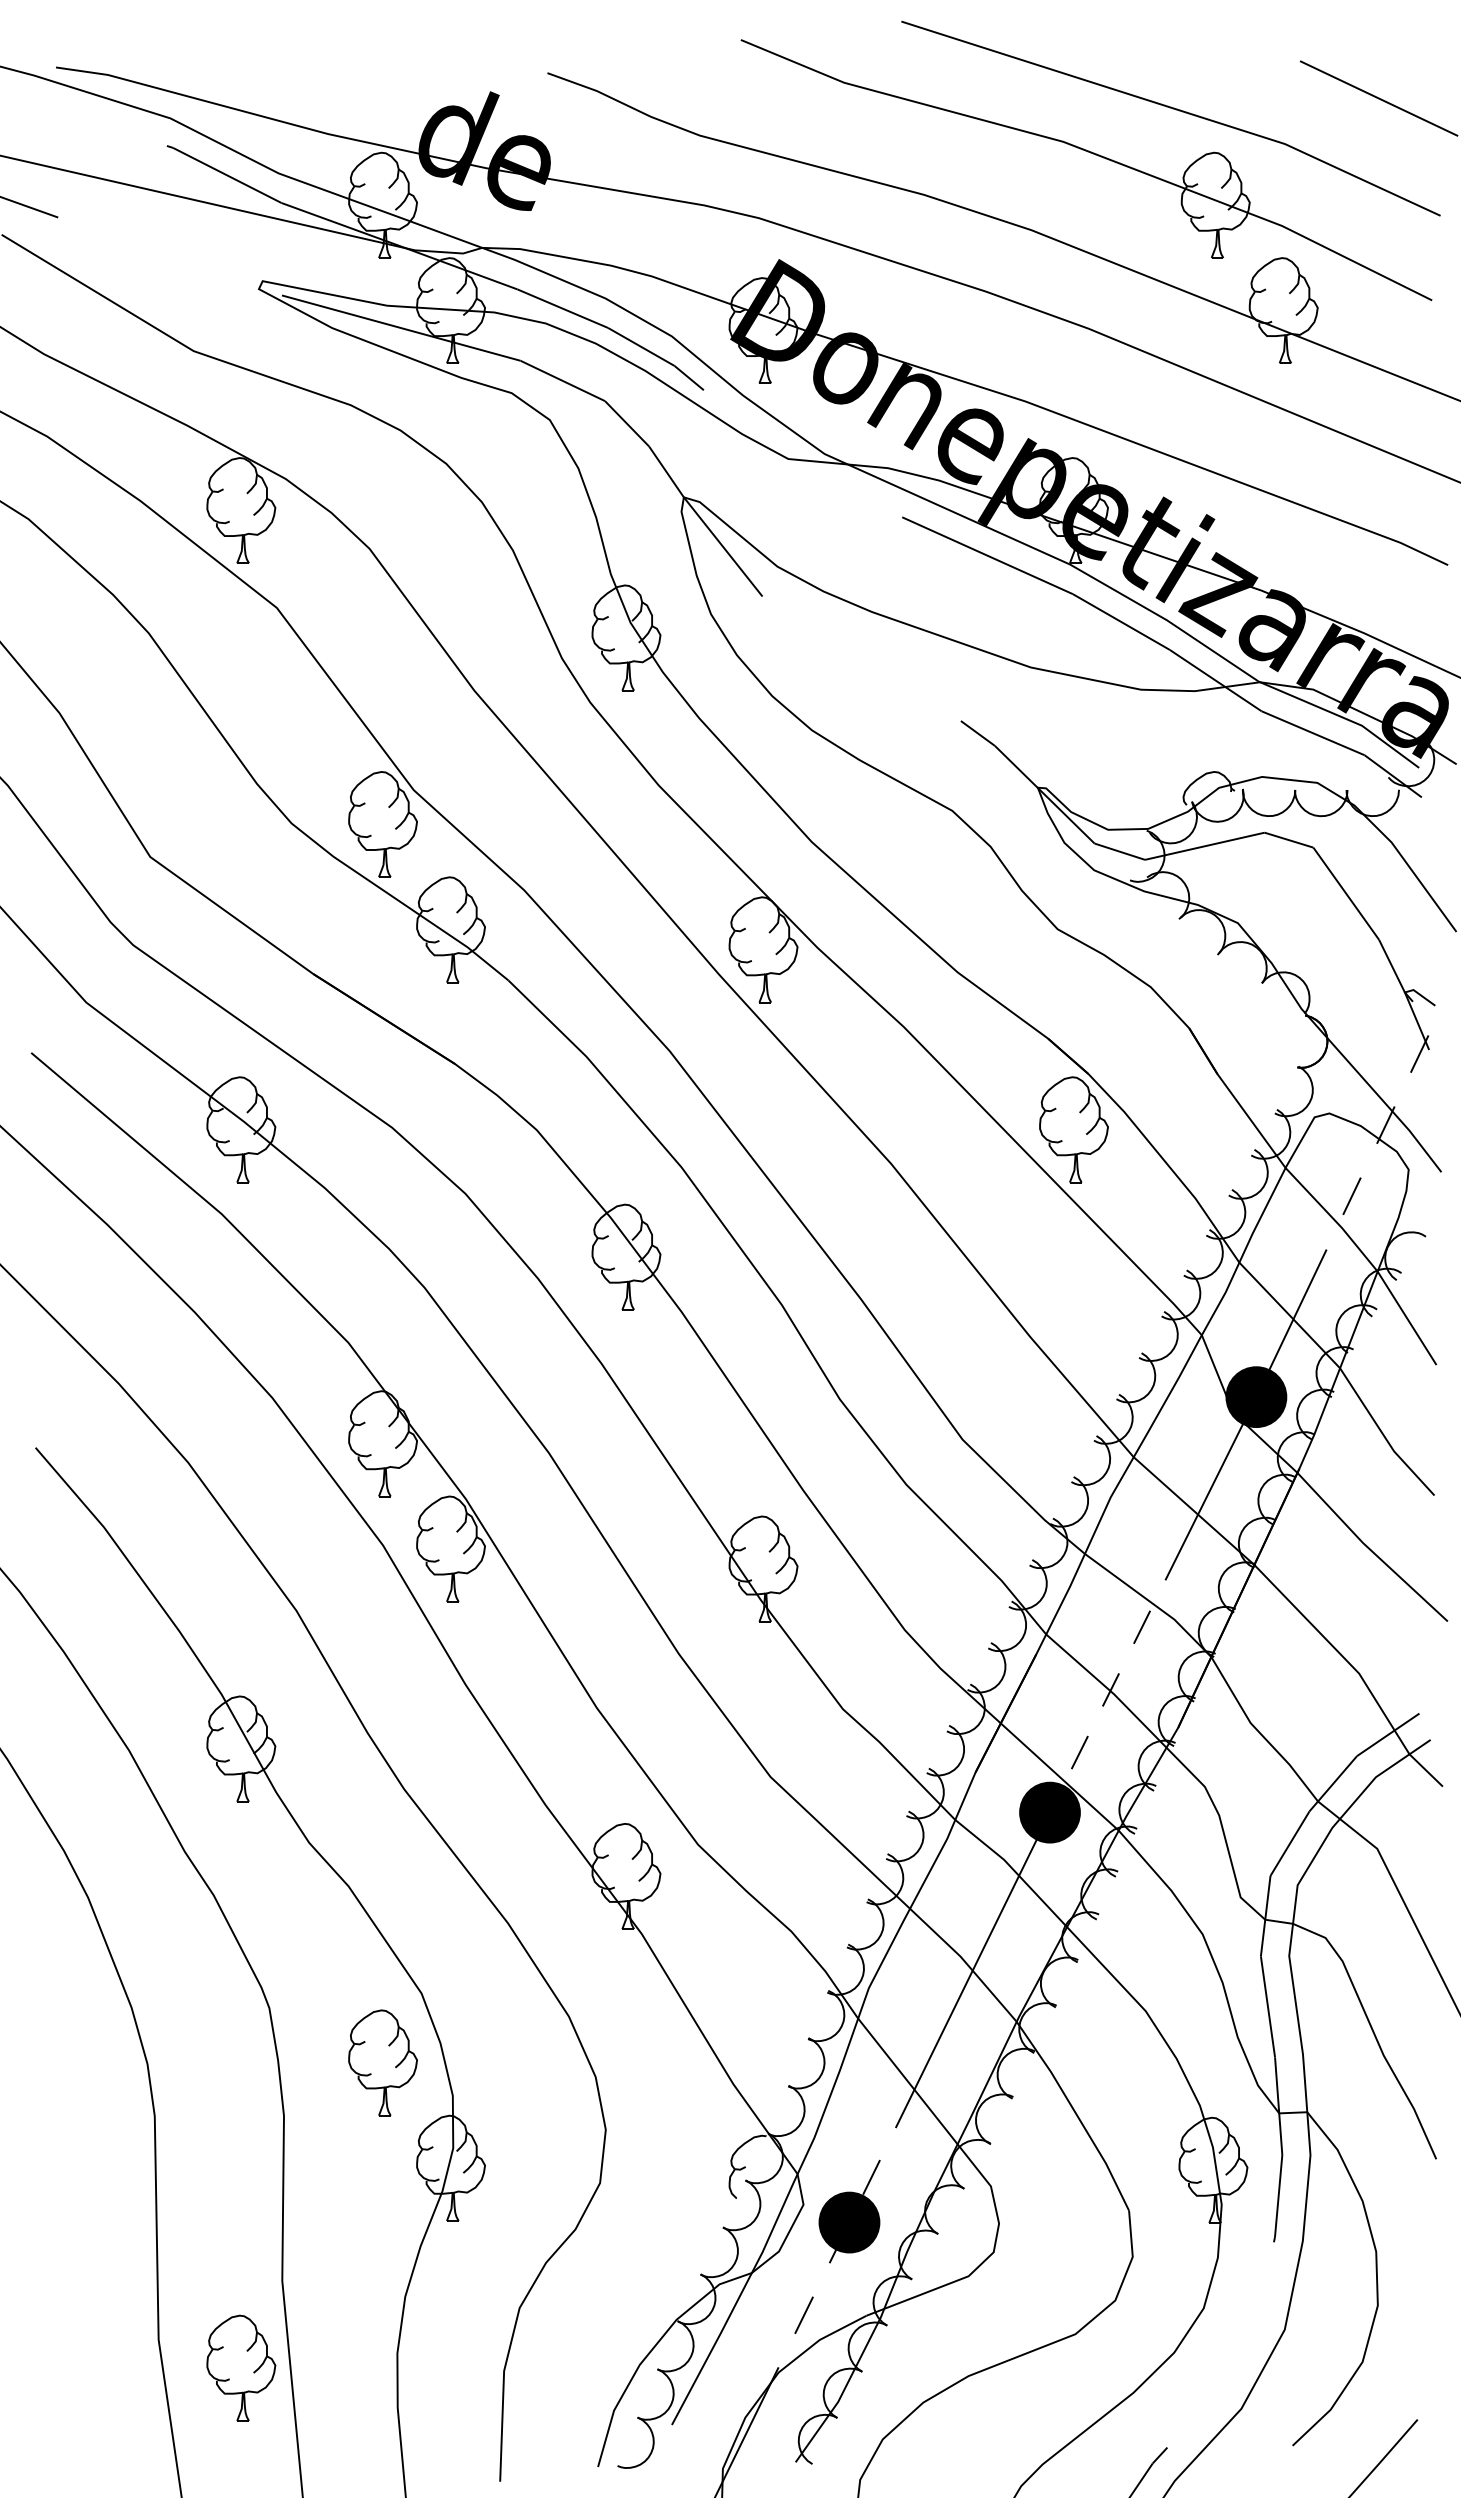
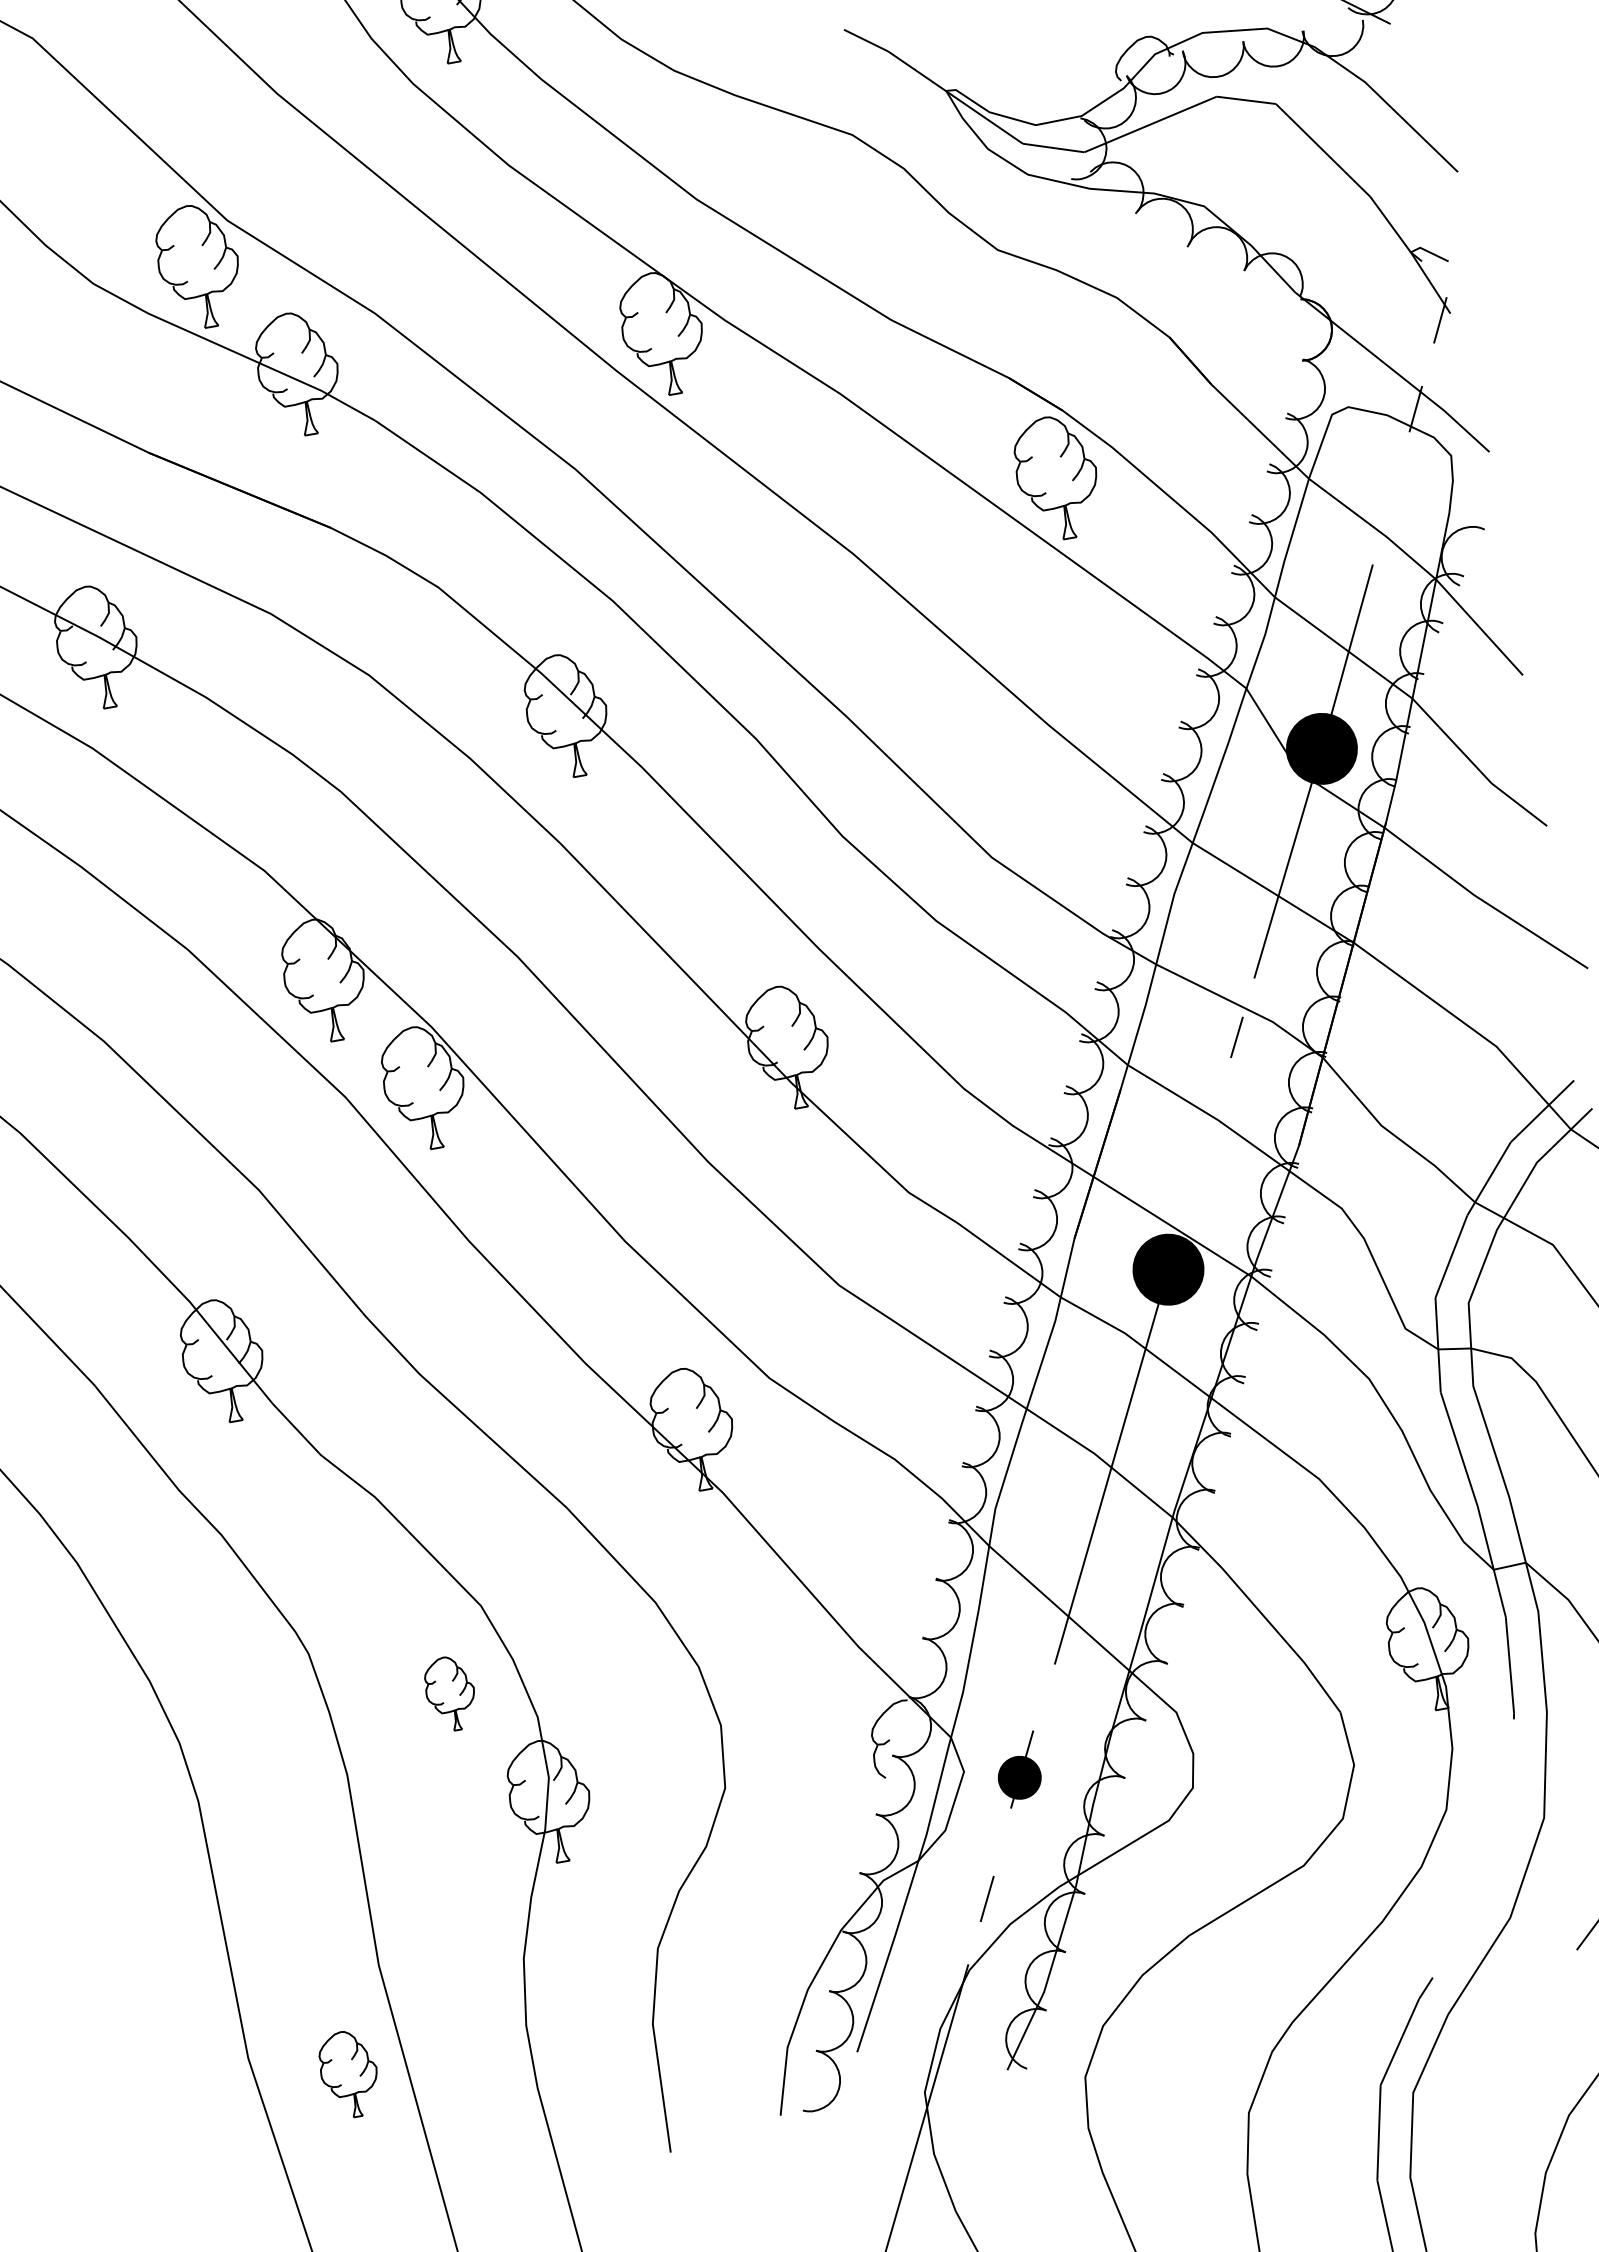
line: (1351, 1196) -> (1390, 498), removed
line: (1110, 1689) -> (1213, 1115), removed
line: (1079, 1752) -> (1190, 1194), removed
part: (382, 2062) -> (449, 1693), size x0.6
part: (849, 2211) -> (1018, 1770), size x0.6
part: (241, 2367) -> (349, 2073), size x0.7

